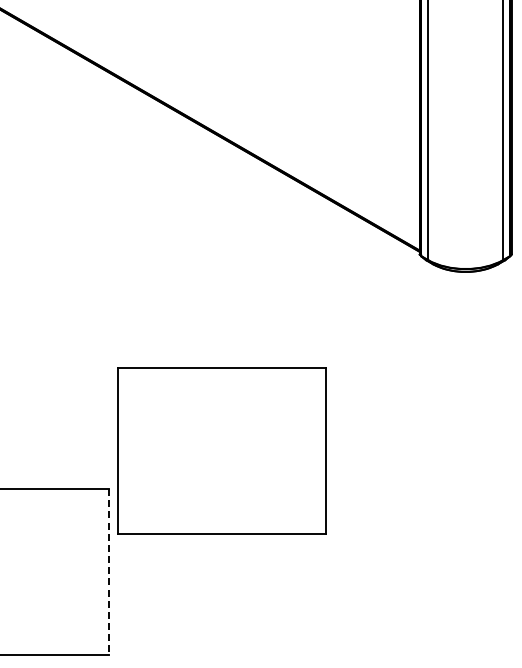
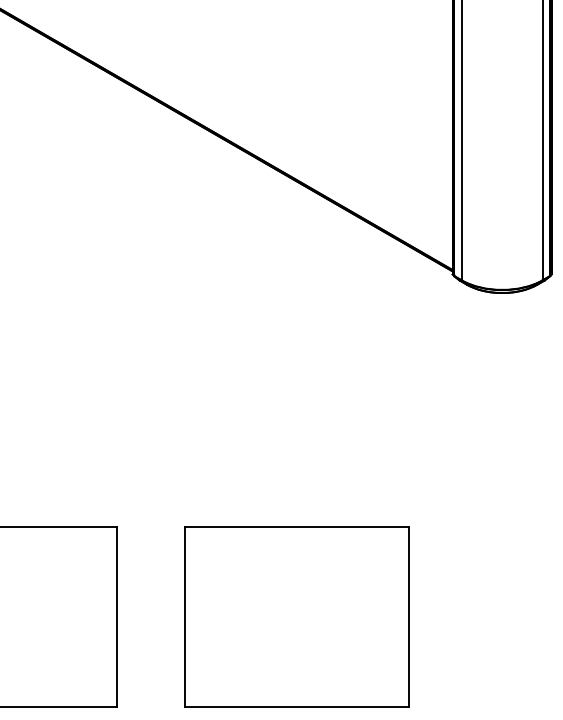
part: (221, 450) -> (296, 616), moved
line: (108, 572) -> (117, 617), dashed -> solid

